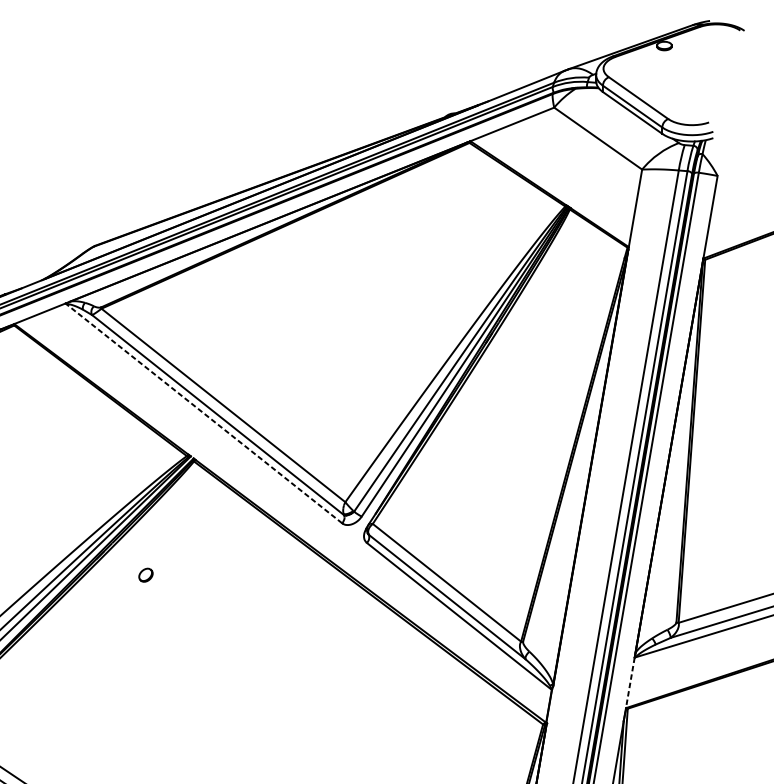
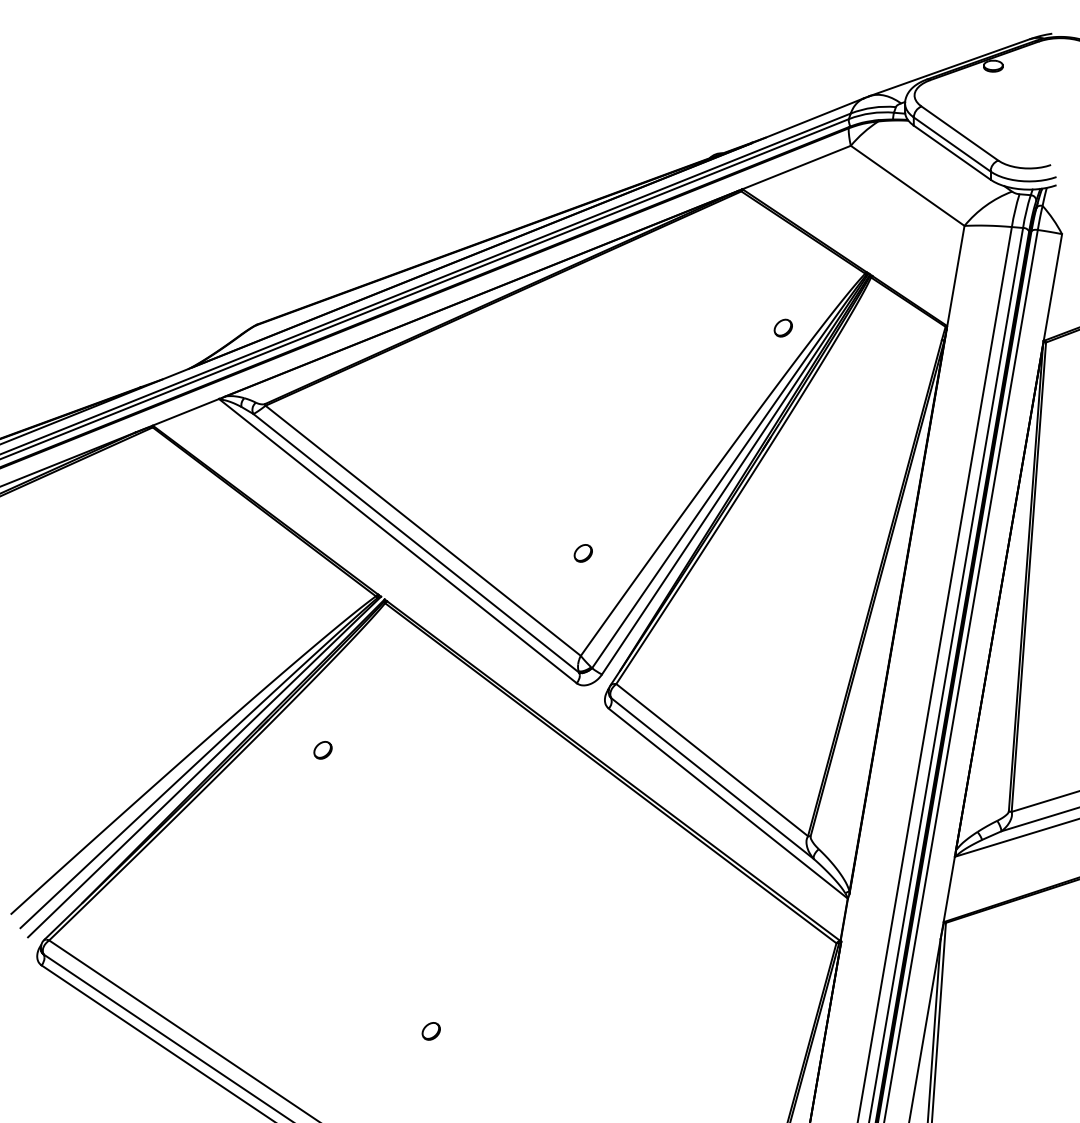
part: (501, 248) -> (782, 327), added
line: (203, 412) -> (397, 540), dashed -> solid
part: (346, 422) -> (582, 553), added
line: (630, 683) -> (949, 890), dashed -> solid

